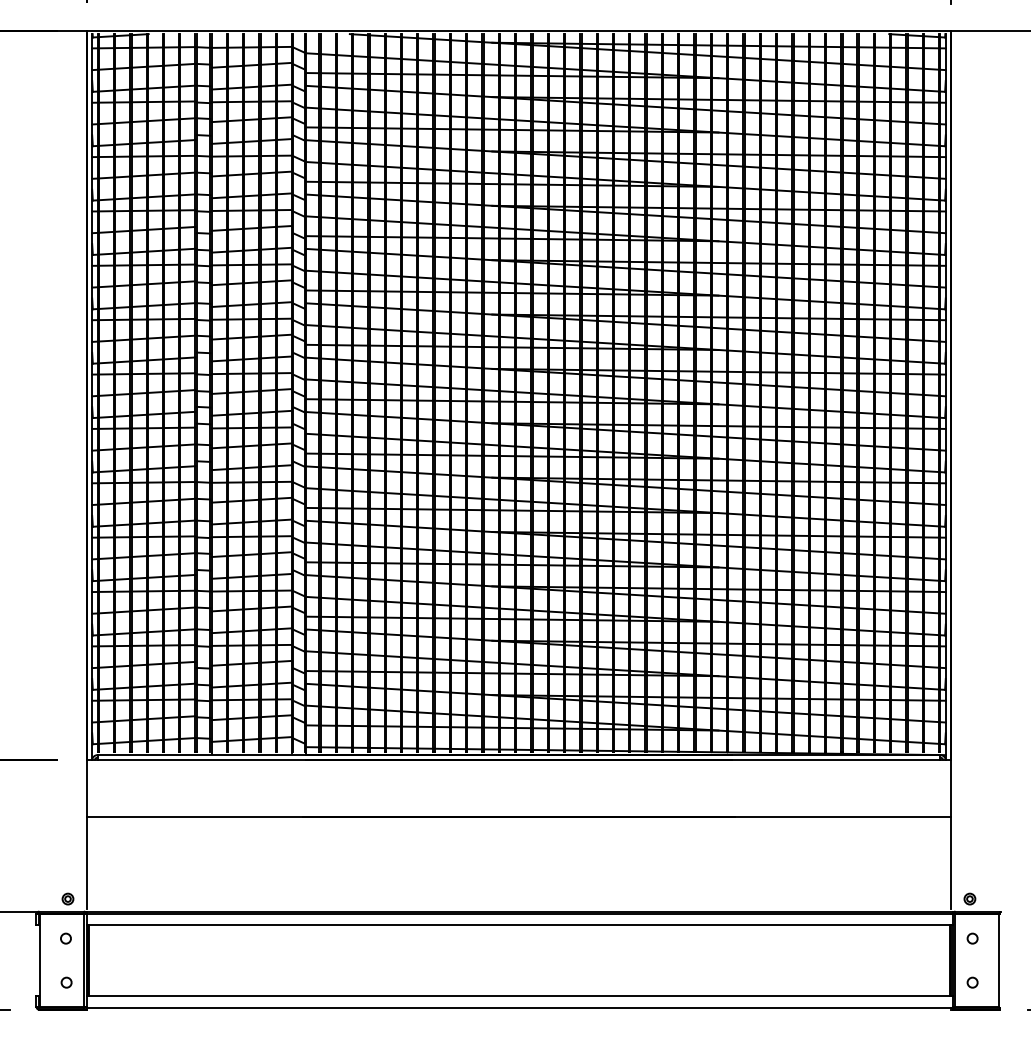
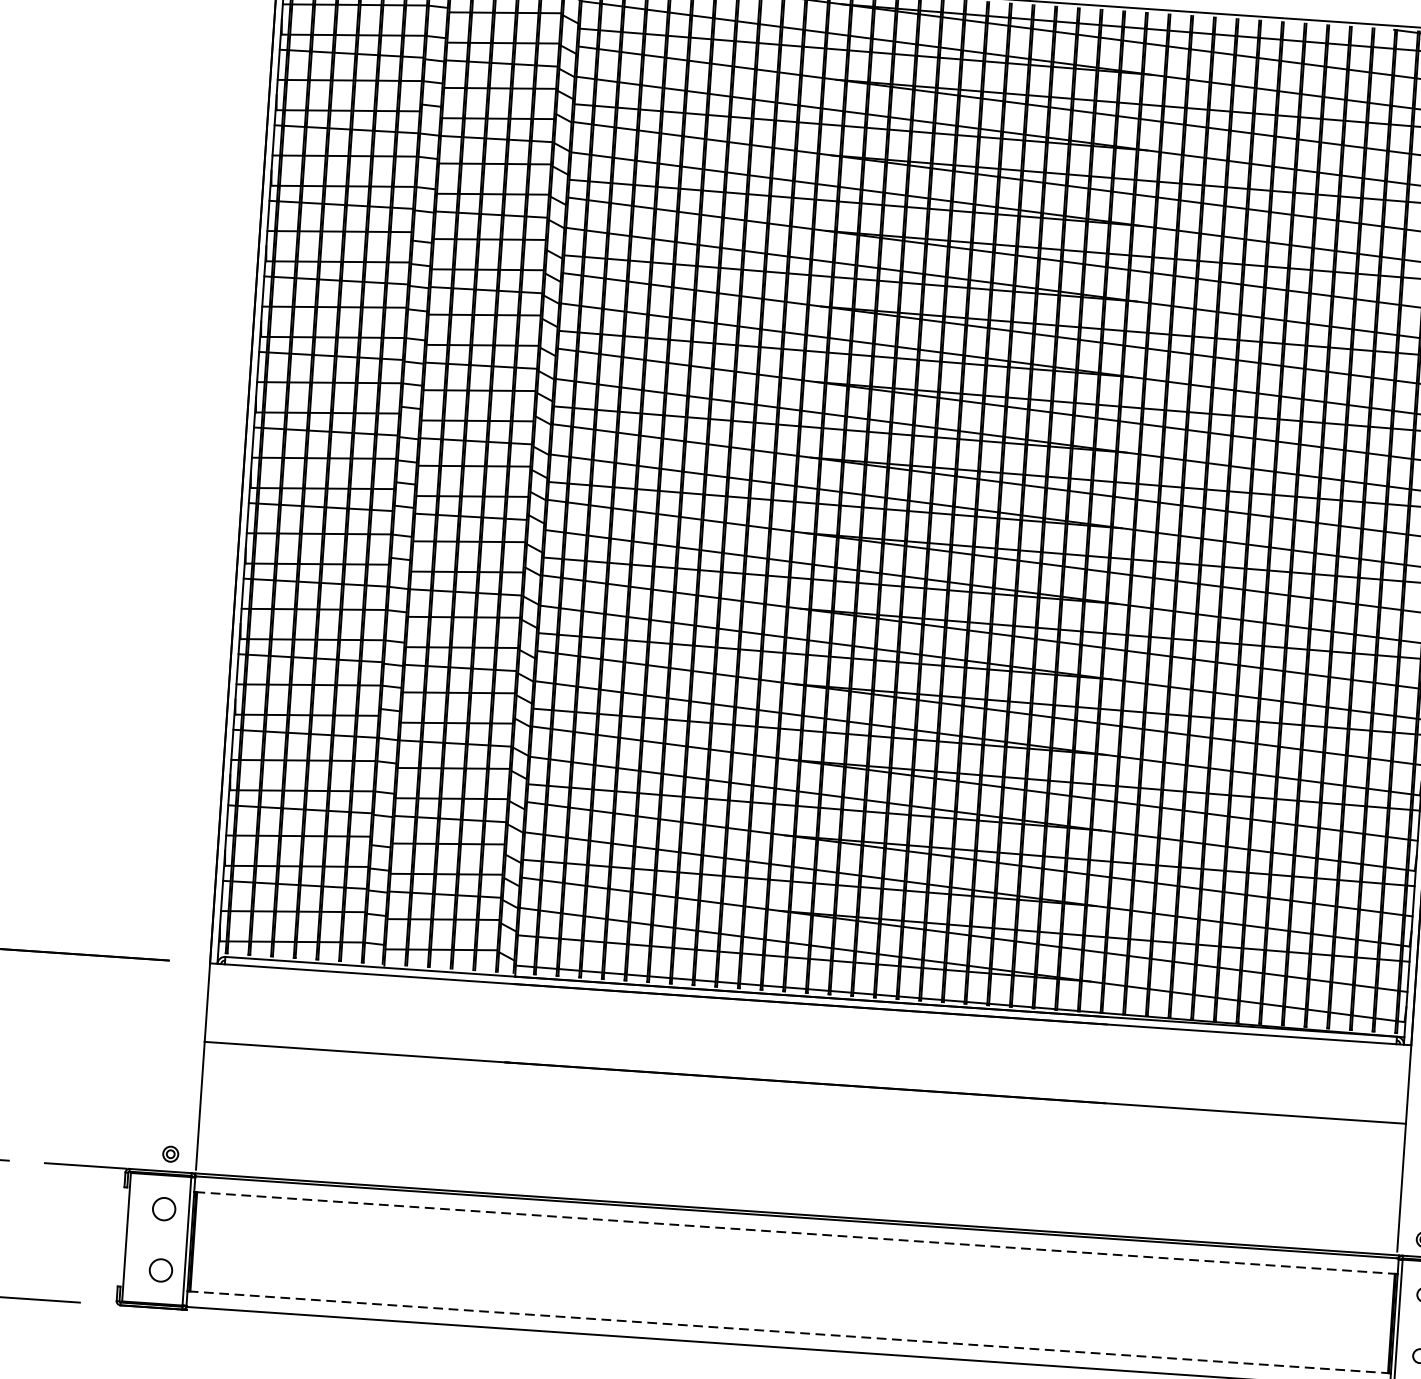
line: (519, 924) -> (795, 1232), solid -> dashed
circle: (65, 938) -> (163, 1208), size x1.6
circle: (66, 982) -> (160, 1270), size x1.6
line: (519, 996) -> (789, 1332), solid -> dashed

